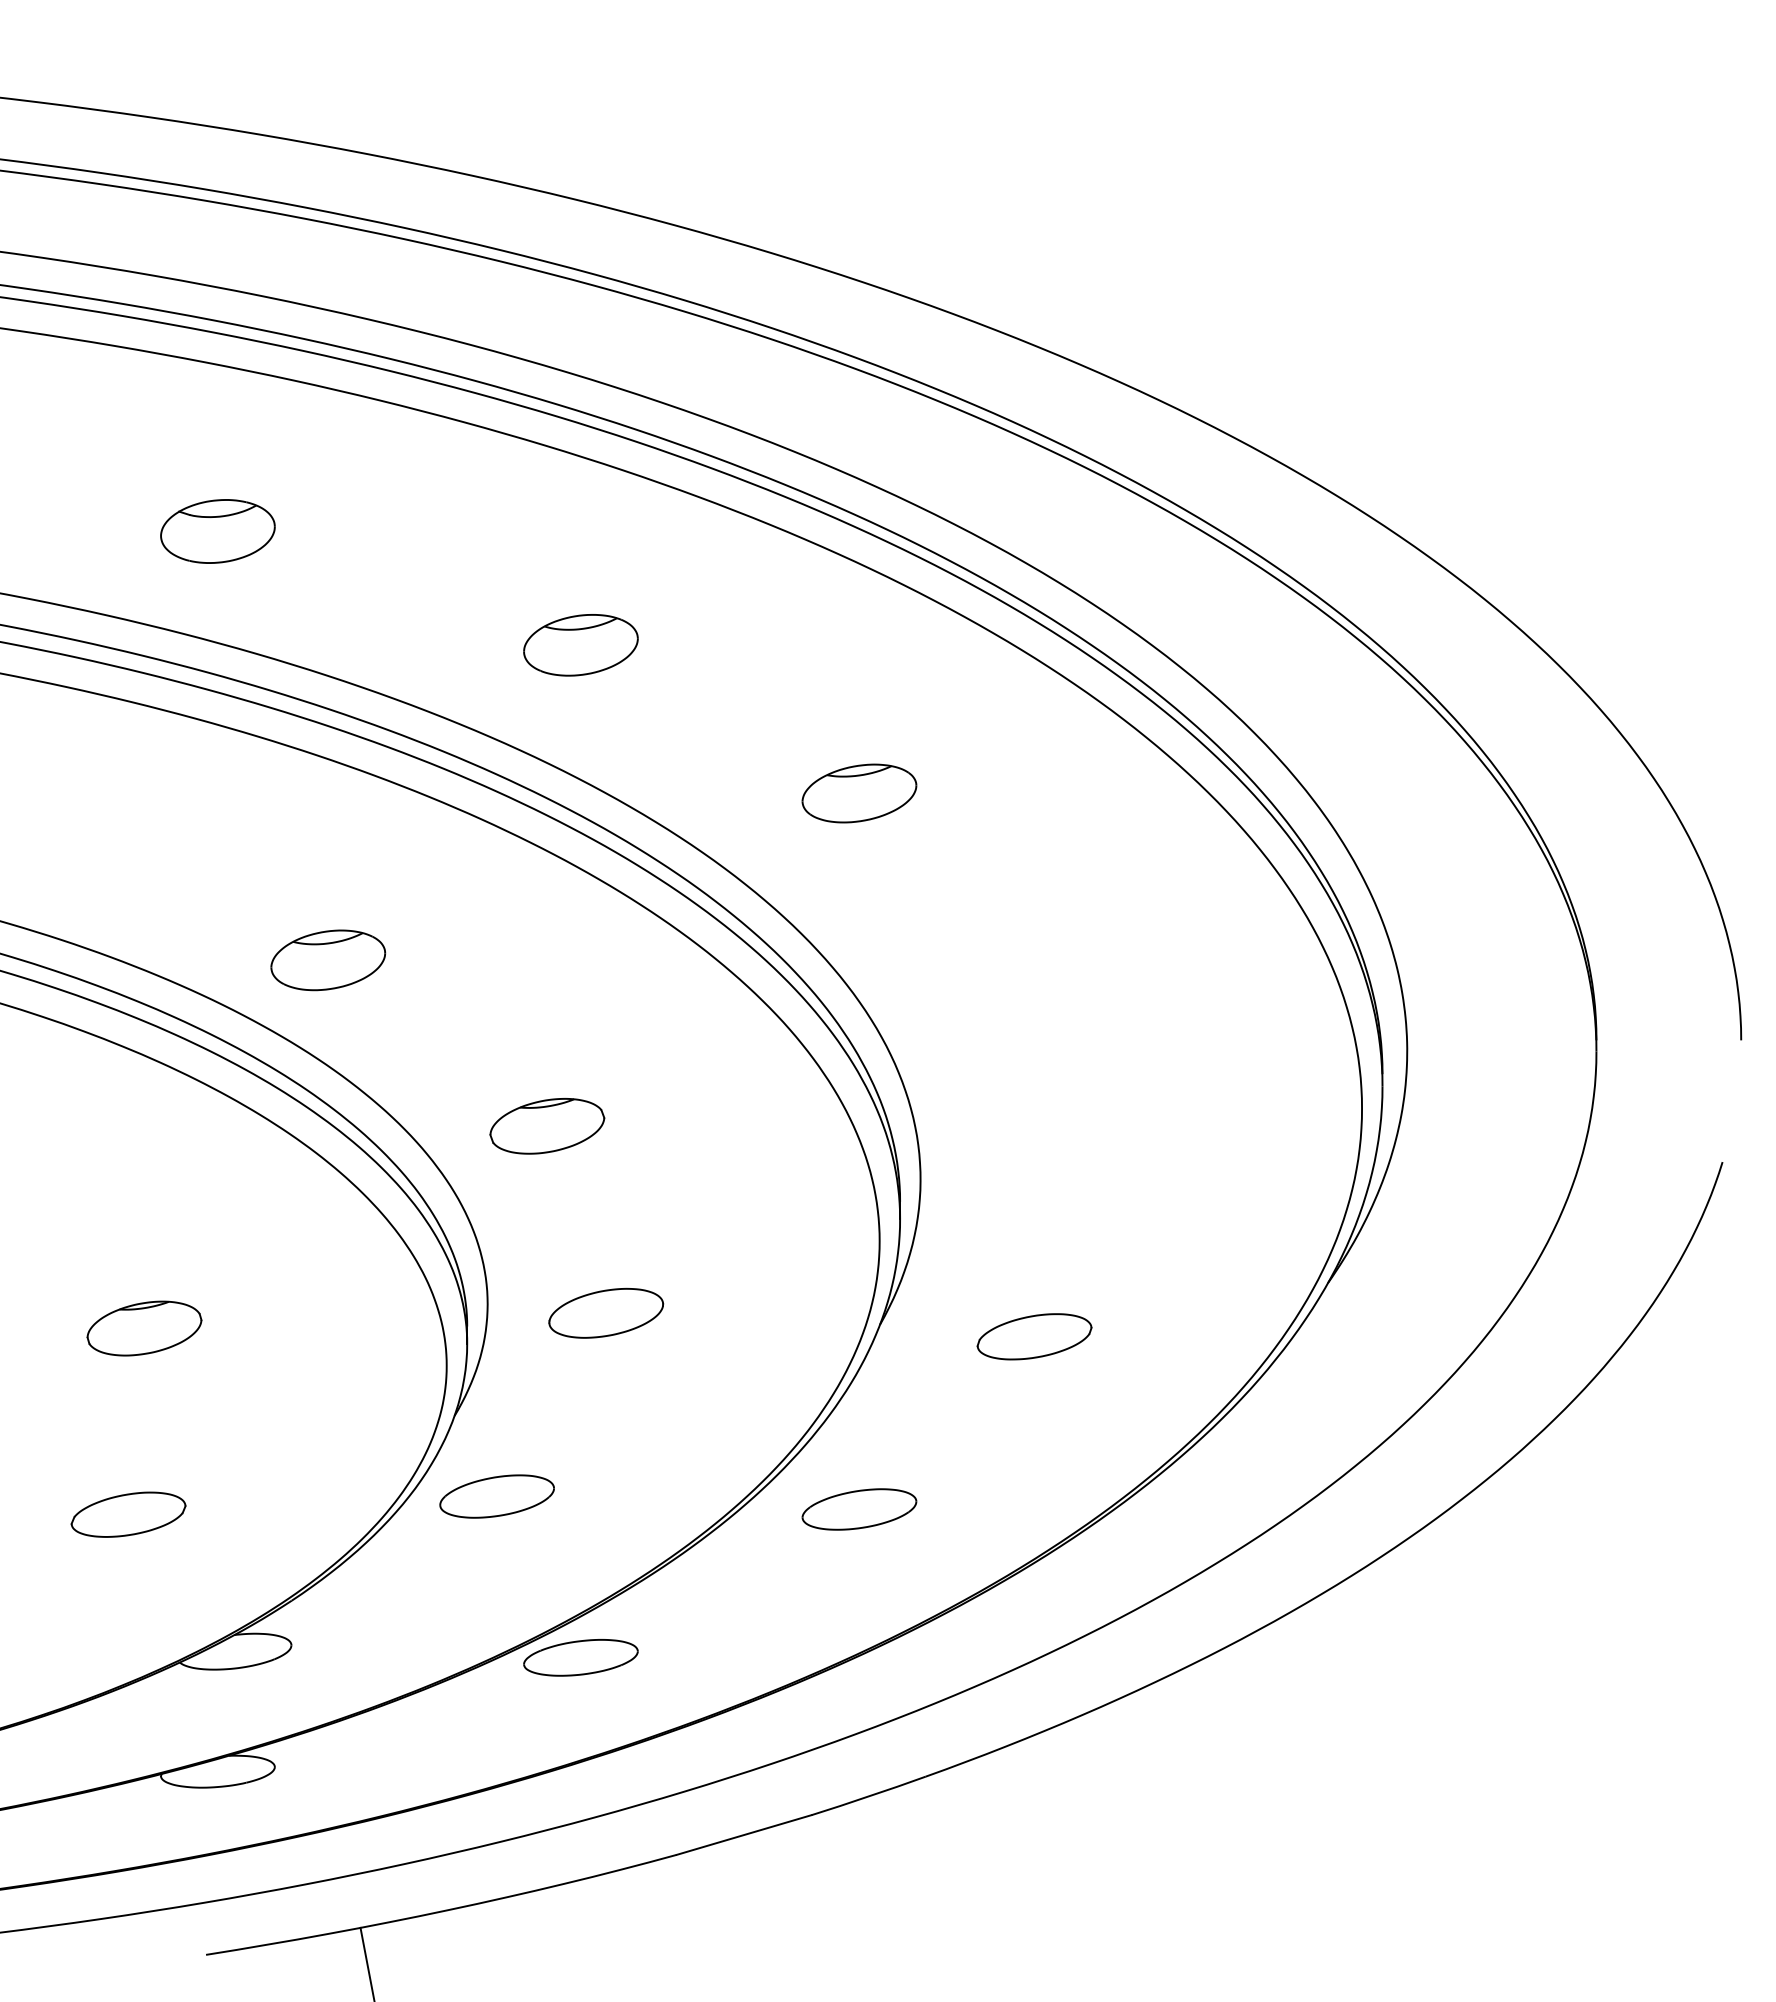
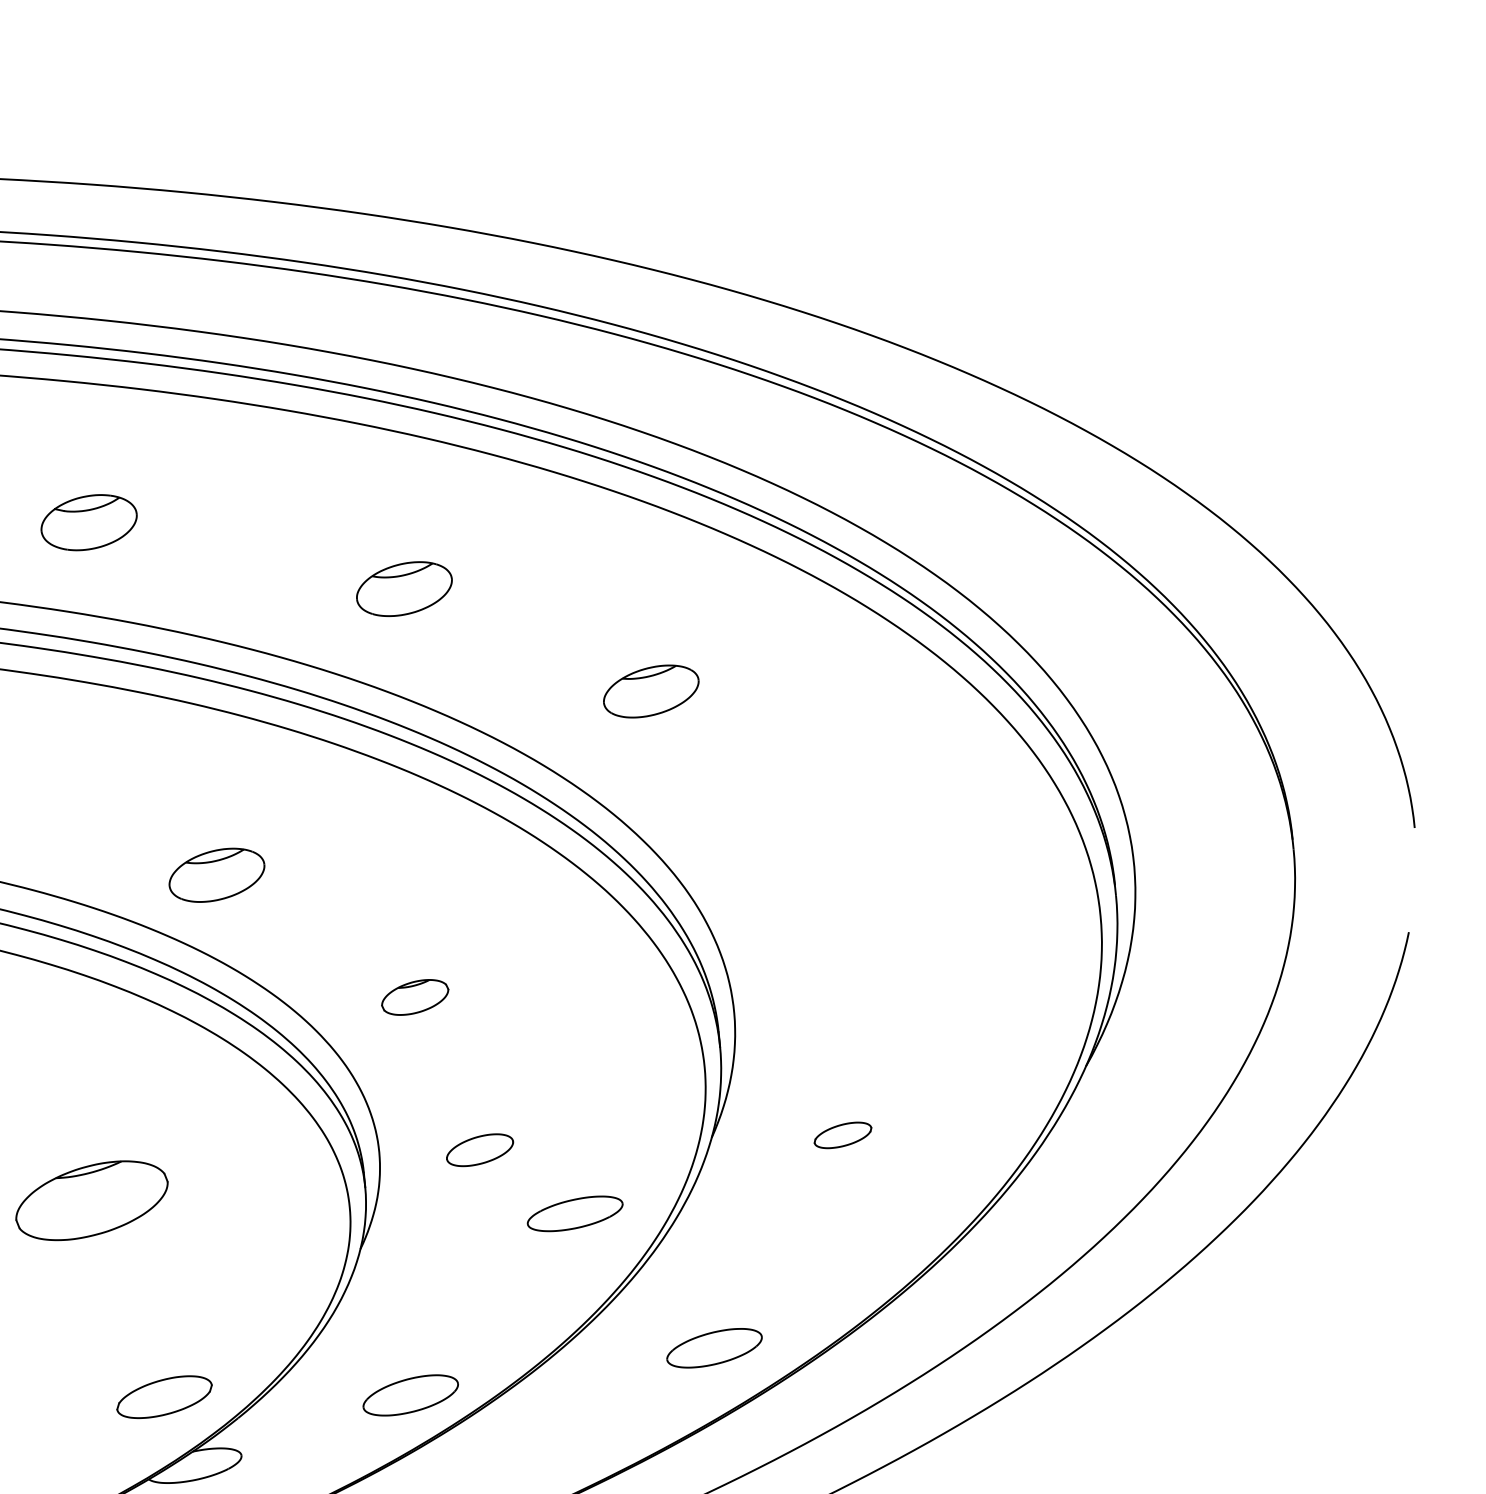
part: (547, 1126) -> (415, 997), size x0.7
part: (606, 1312) -> (480, 1149), size x0.7
part: (144, 1328) -> (91, 1200), size x1.6
part: (1034, 1336) -> (842, 1135), size x0.6
part: (496, 1496) -> (410, 1395), moved
part: (859, 1509) -> (714, 1348), moved
part: (128, 1514) -> (164, 1396), moved
part: (580, 1657) -> (574, 1213), moved

